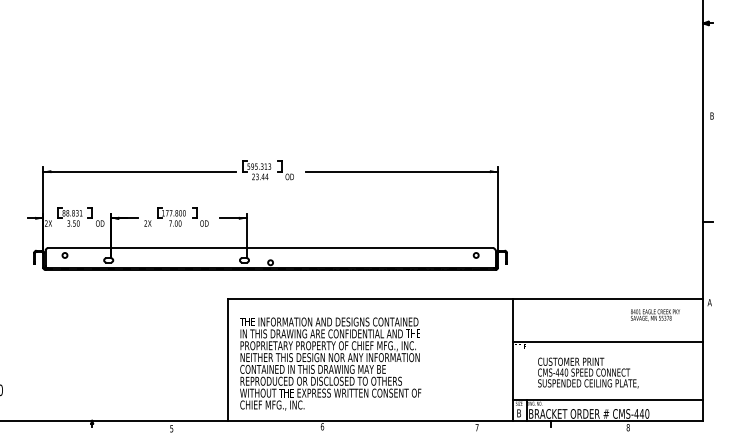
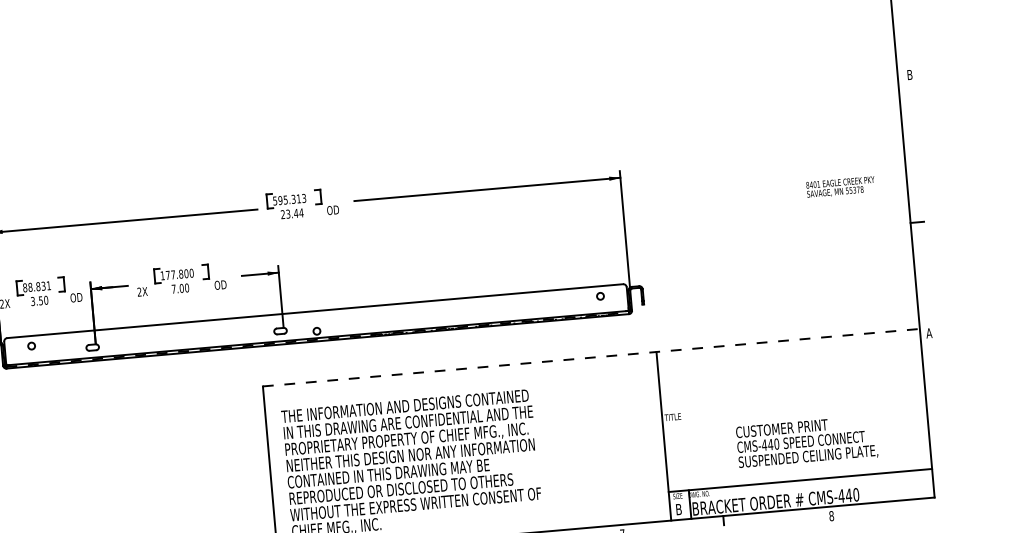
line: (466, 298) -> (592, 357), solid -> dashed
text: (655, 315) -> (840, 187), moved
line: (607, 341) -> (792, 399), removed
text: (588, 372) -> (807, 441), moved

